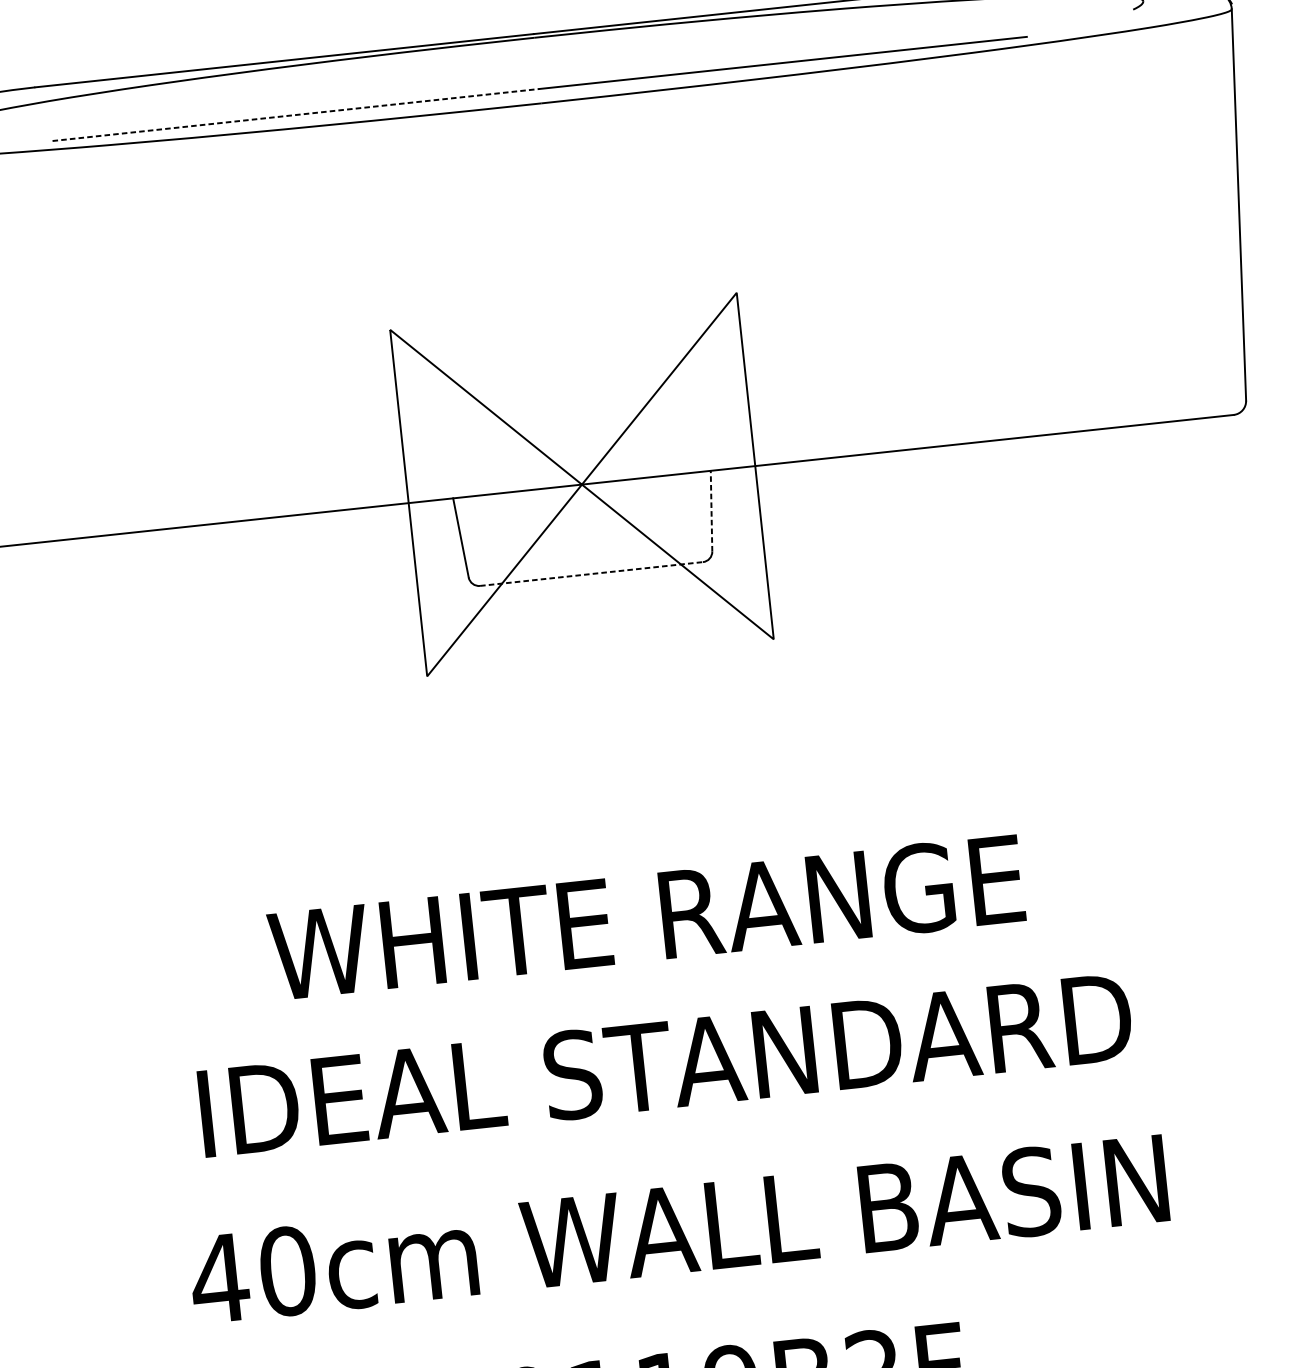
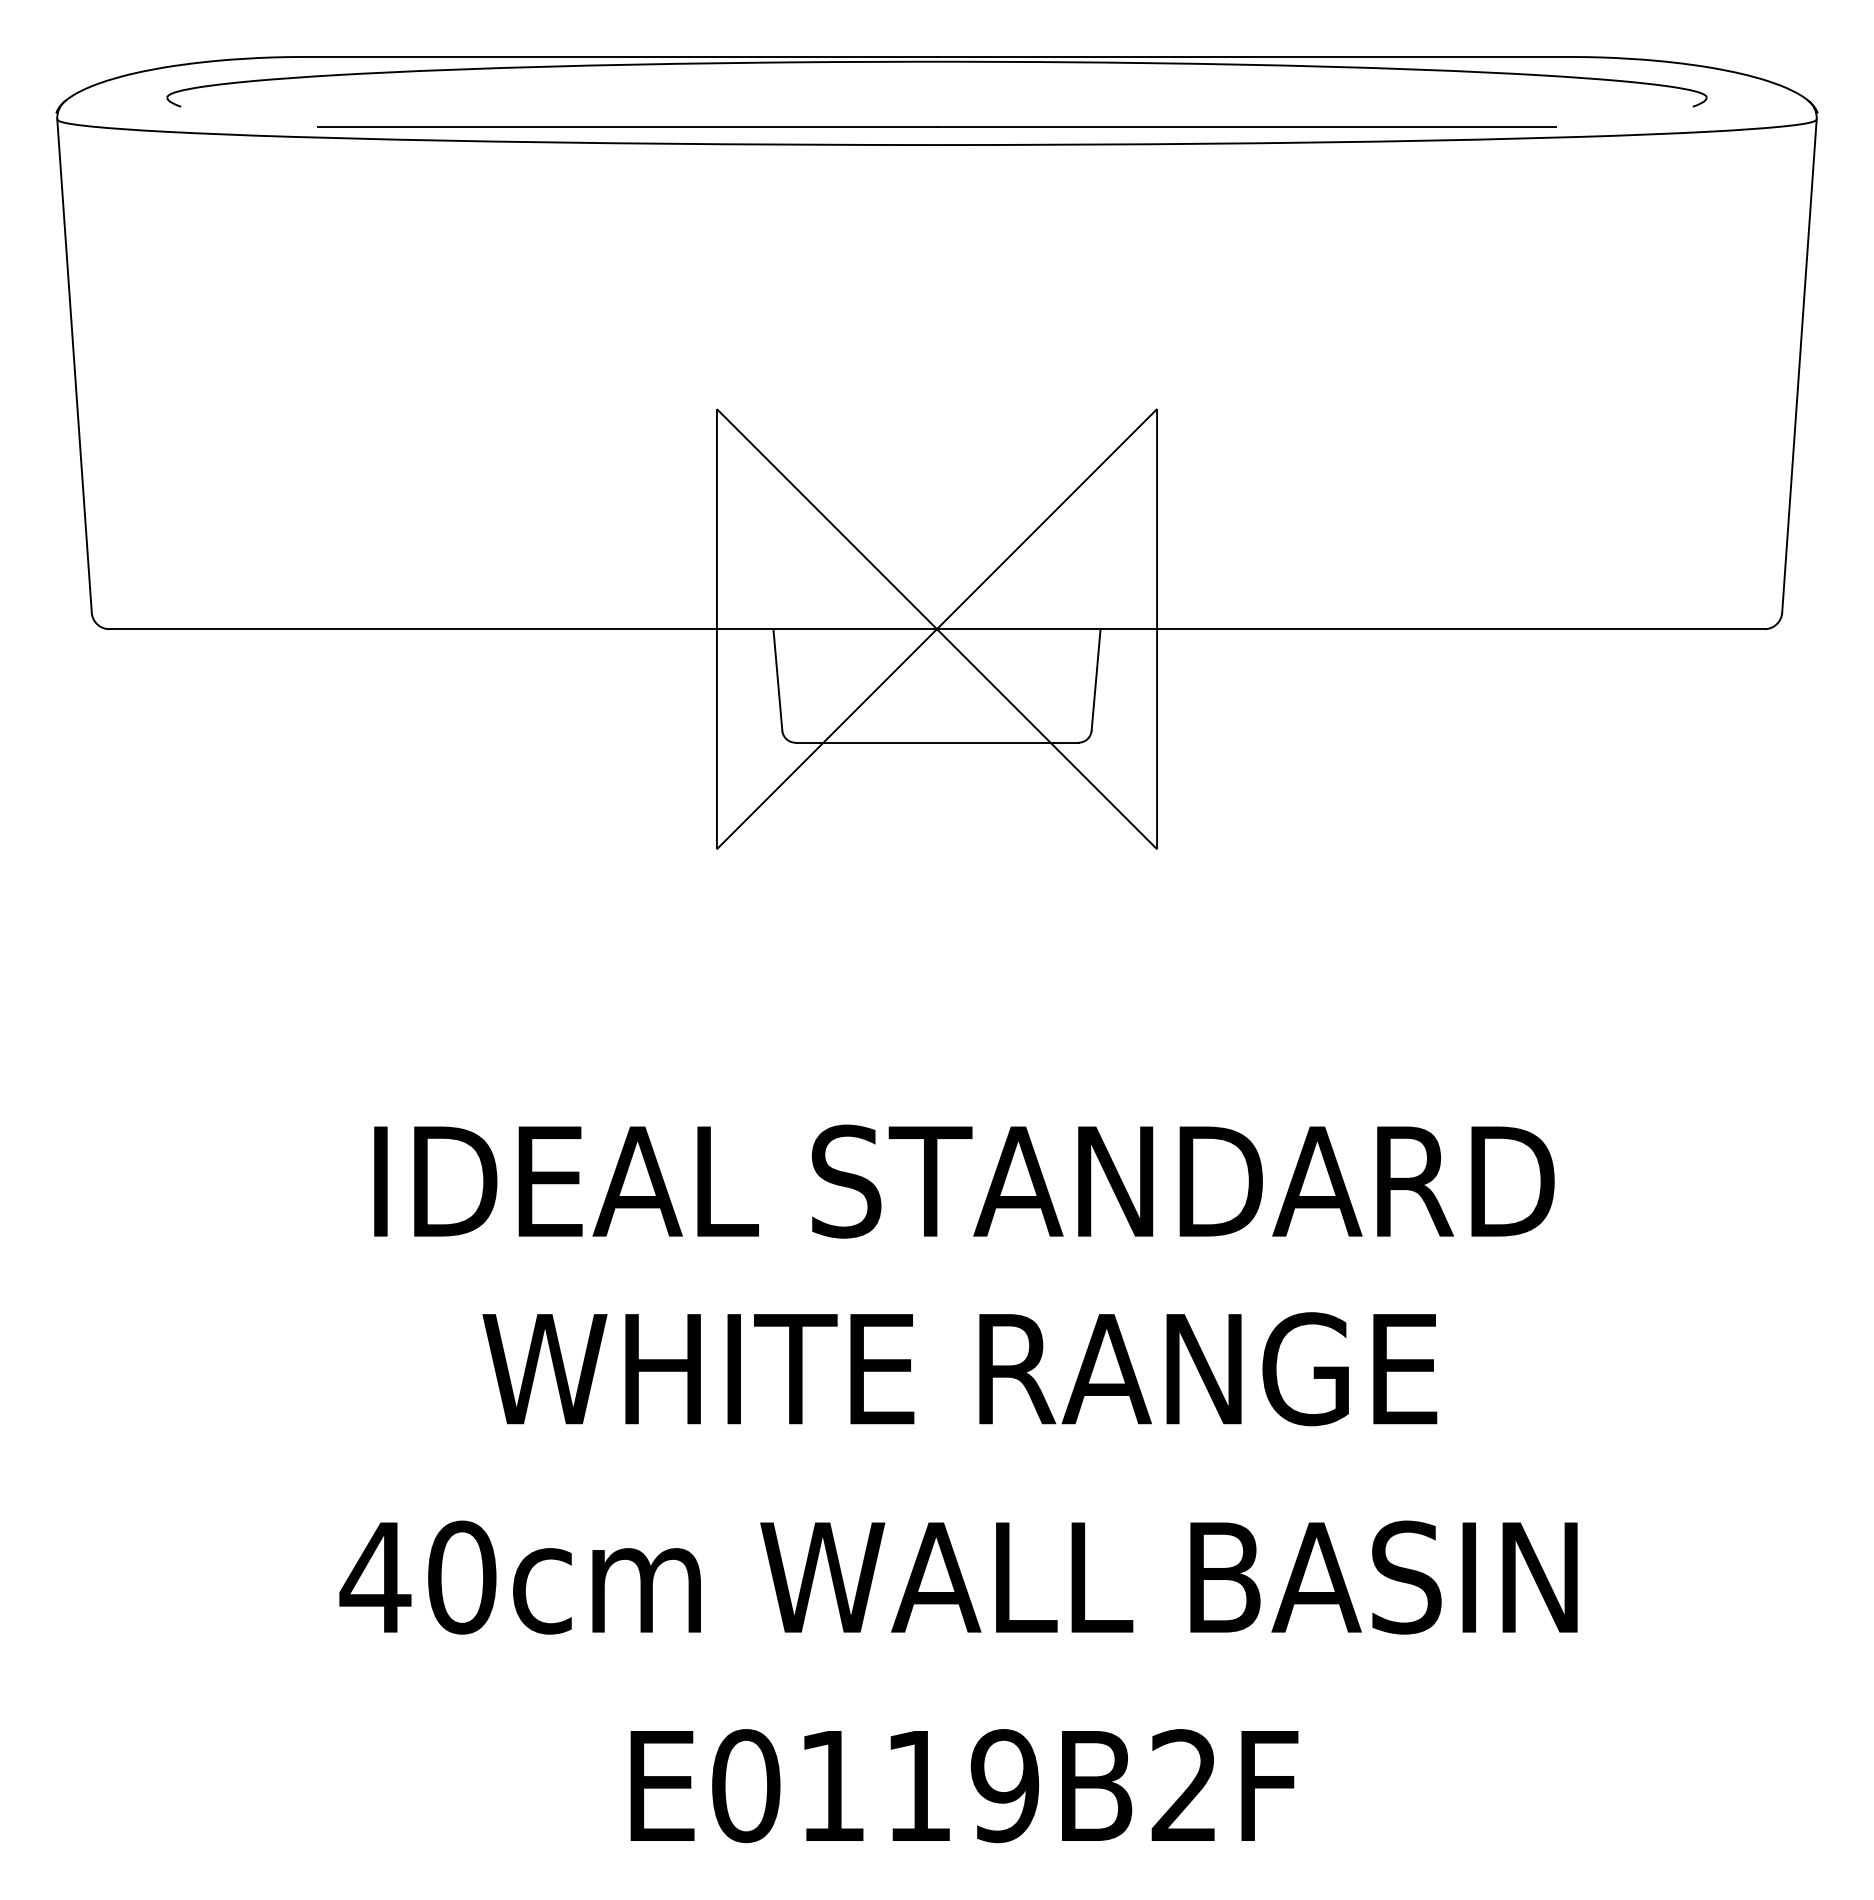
line: (296, 114) -> (628, 126), dashed -> solid
line: (711, 510) -> (1096, 679), dashed -> solid
line: (591, 573) -> (937, 742), dashed -> solid
text: (650, 917) -> (964, 1181), WHITE RANGE -> IDEAL STANDARD
text: (665, 1065) -> (964, 1369), IDEAL STANDARD -> WHITE RANGE

